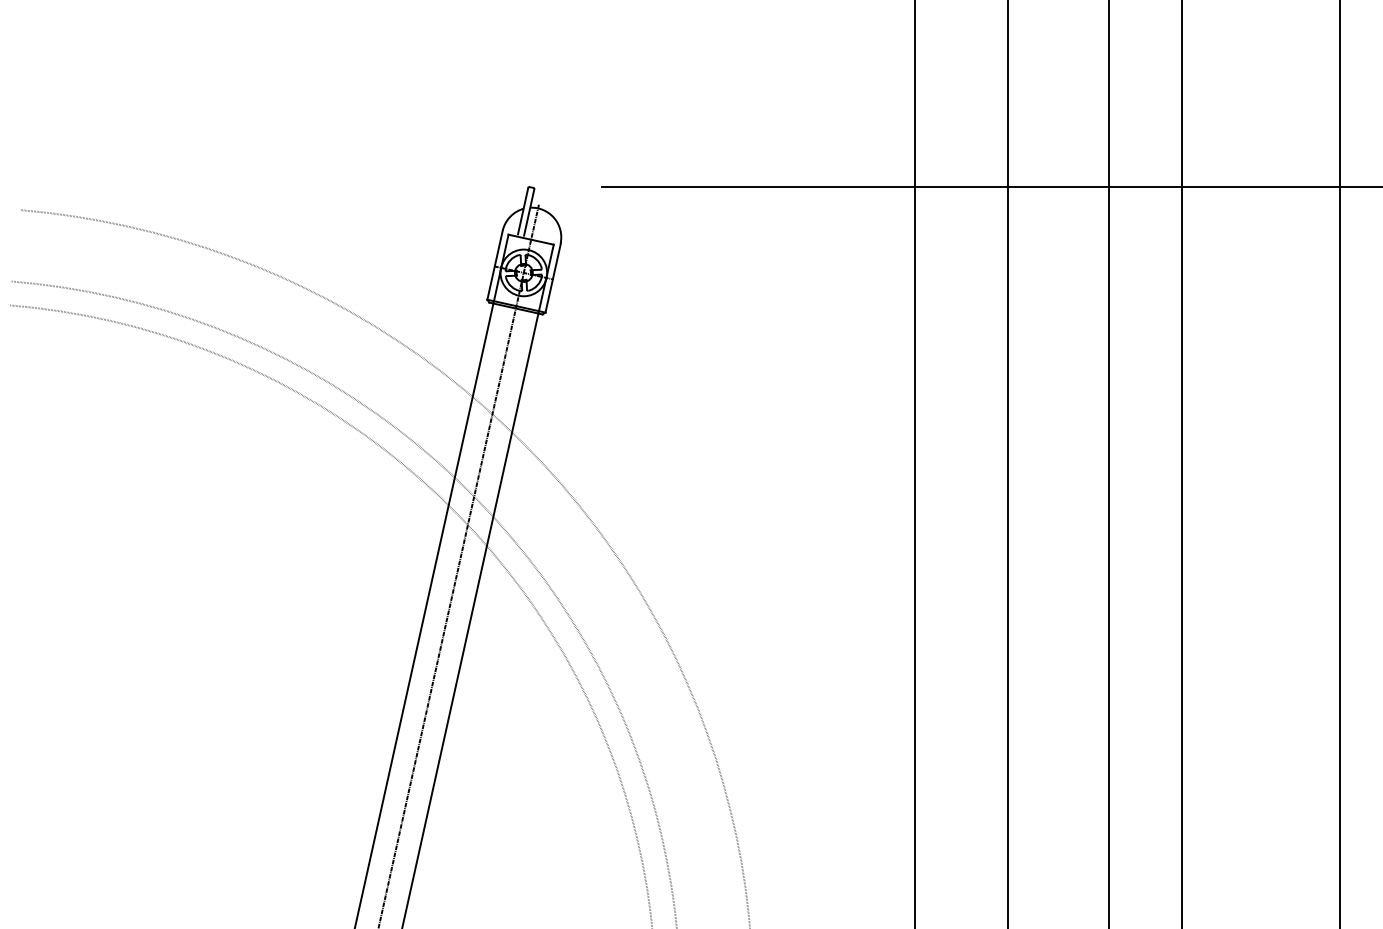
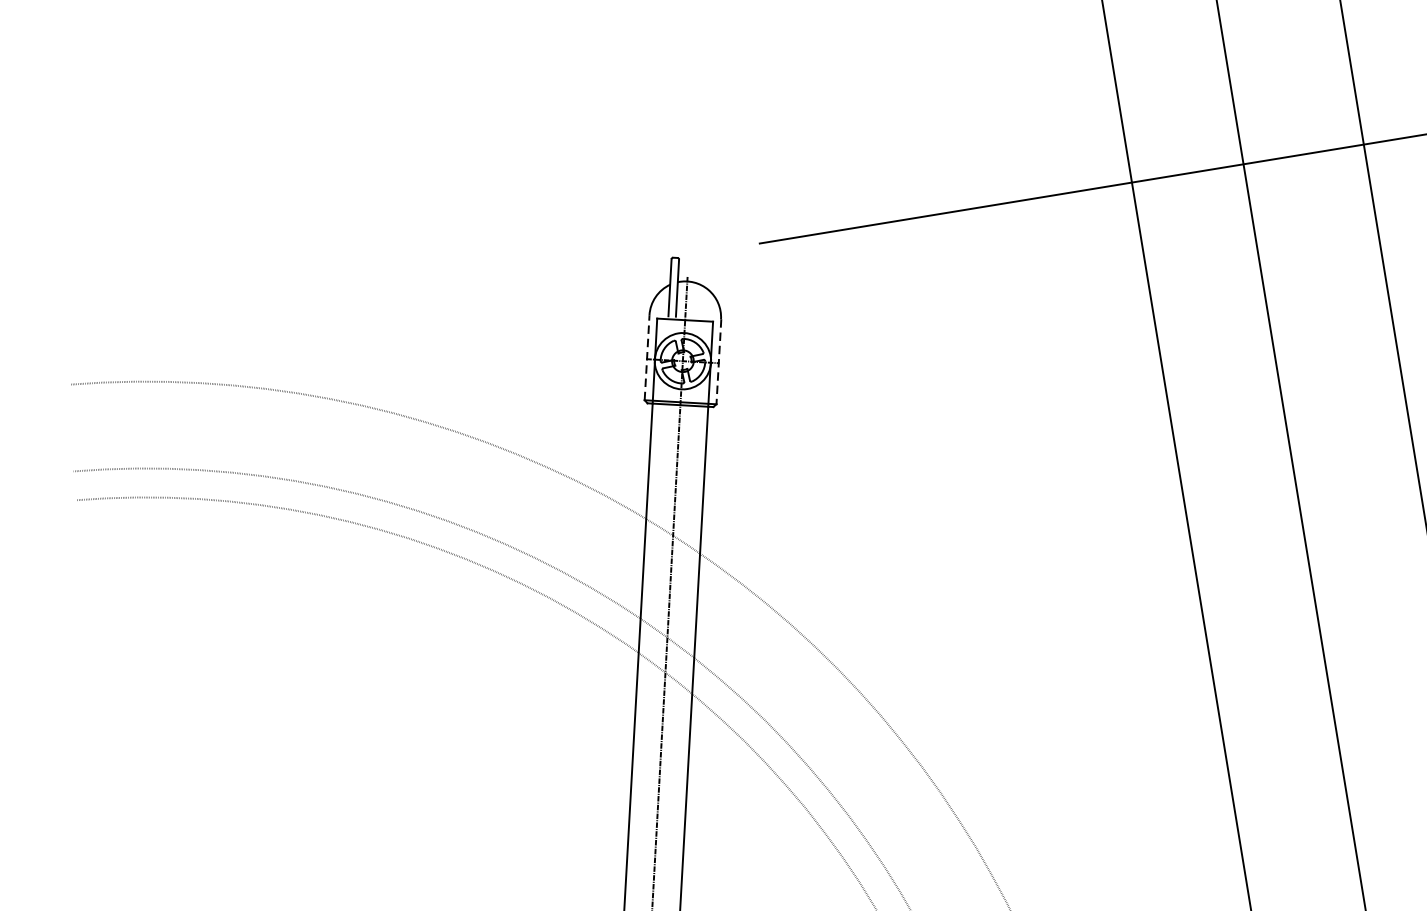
line: (495, 264) -> (647, 356), solid -> dashed
line: (553, 278) -> (719, 362), solid -> dashed

